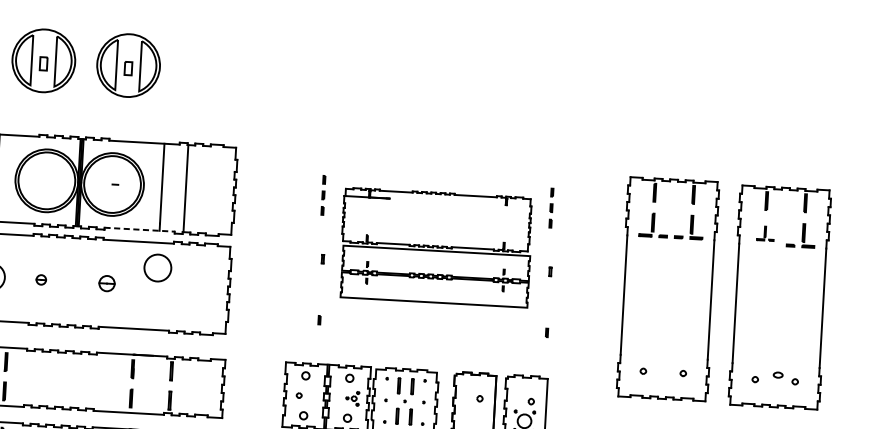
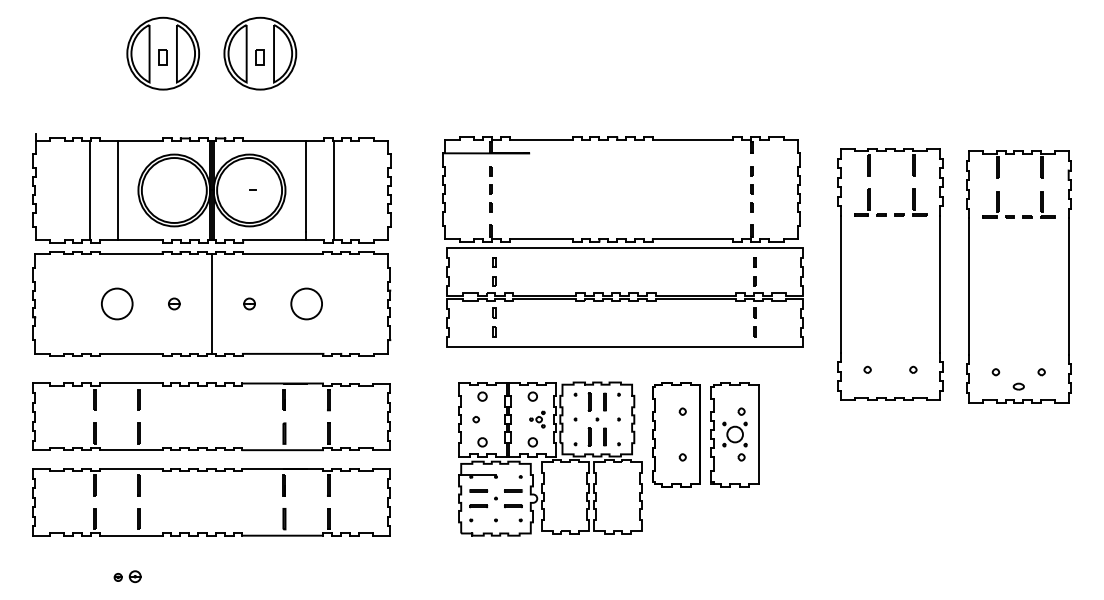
line: (139, 229) -> (283, 240), dashed -> solid
part: (765, 233) -> (998, 204), size x1.67
part: (435, 247) -> (622, 241), size x1.67
circle: (157, 267) -> (306, 303), moved
line: (73, 281) -> (211, 303), added
part: (106, 283) -> (249, 303), size x0.62
part: (777, 374) -> (1018, 386), moved

